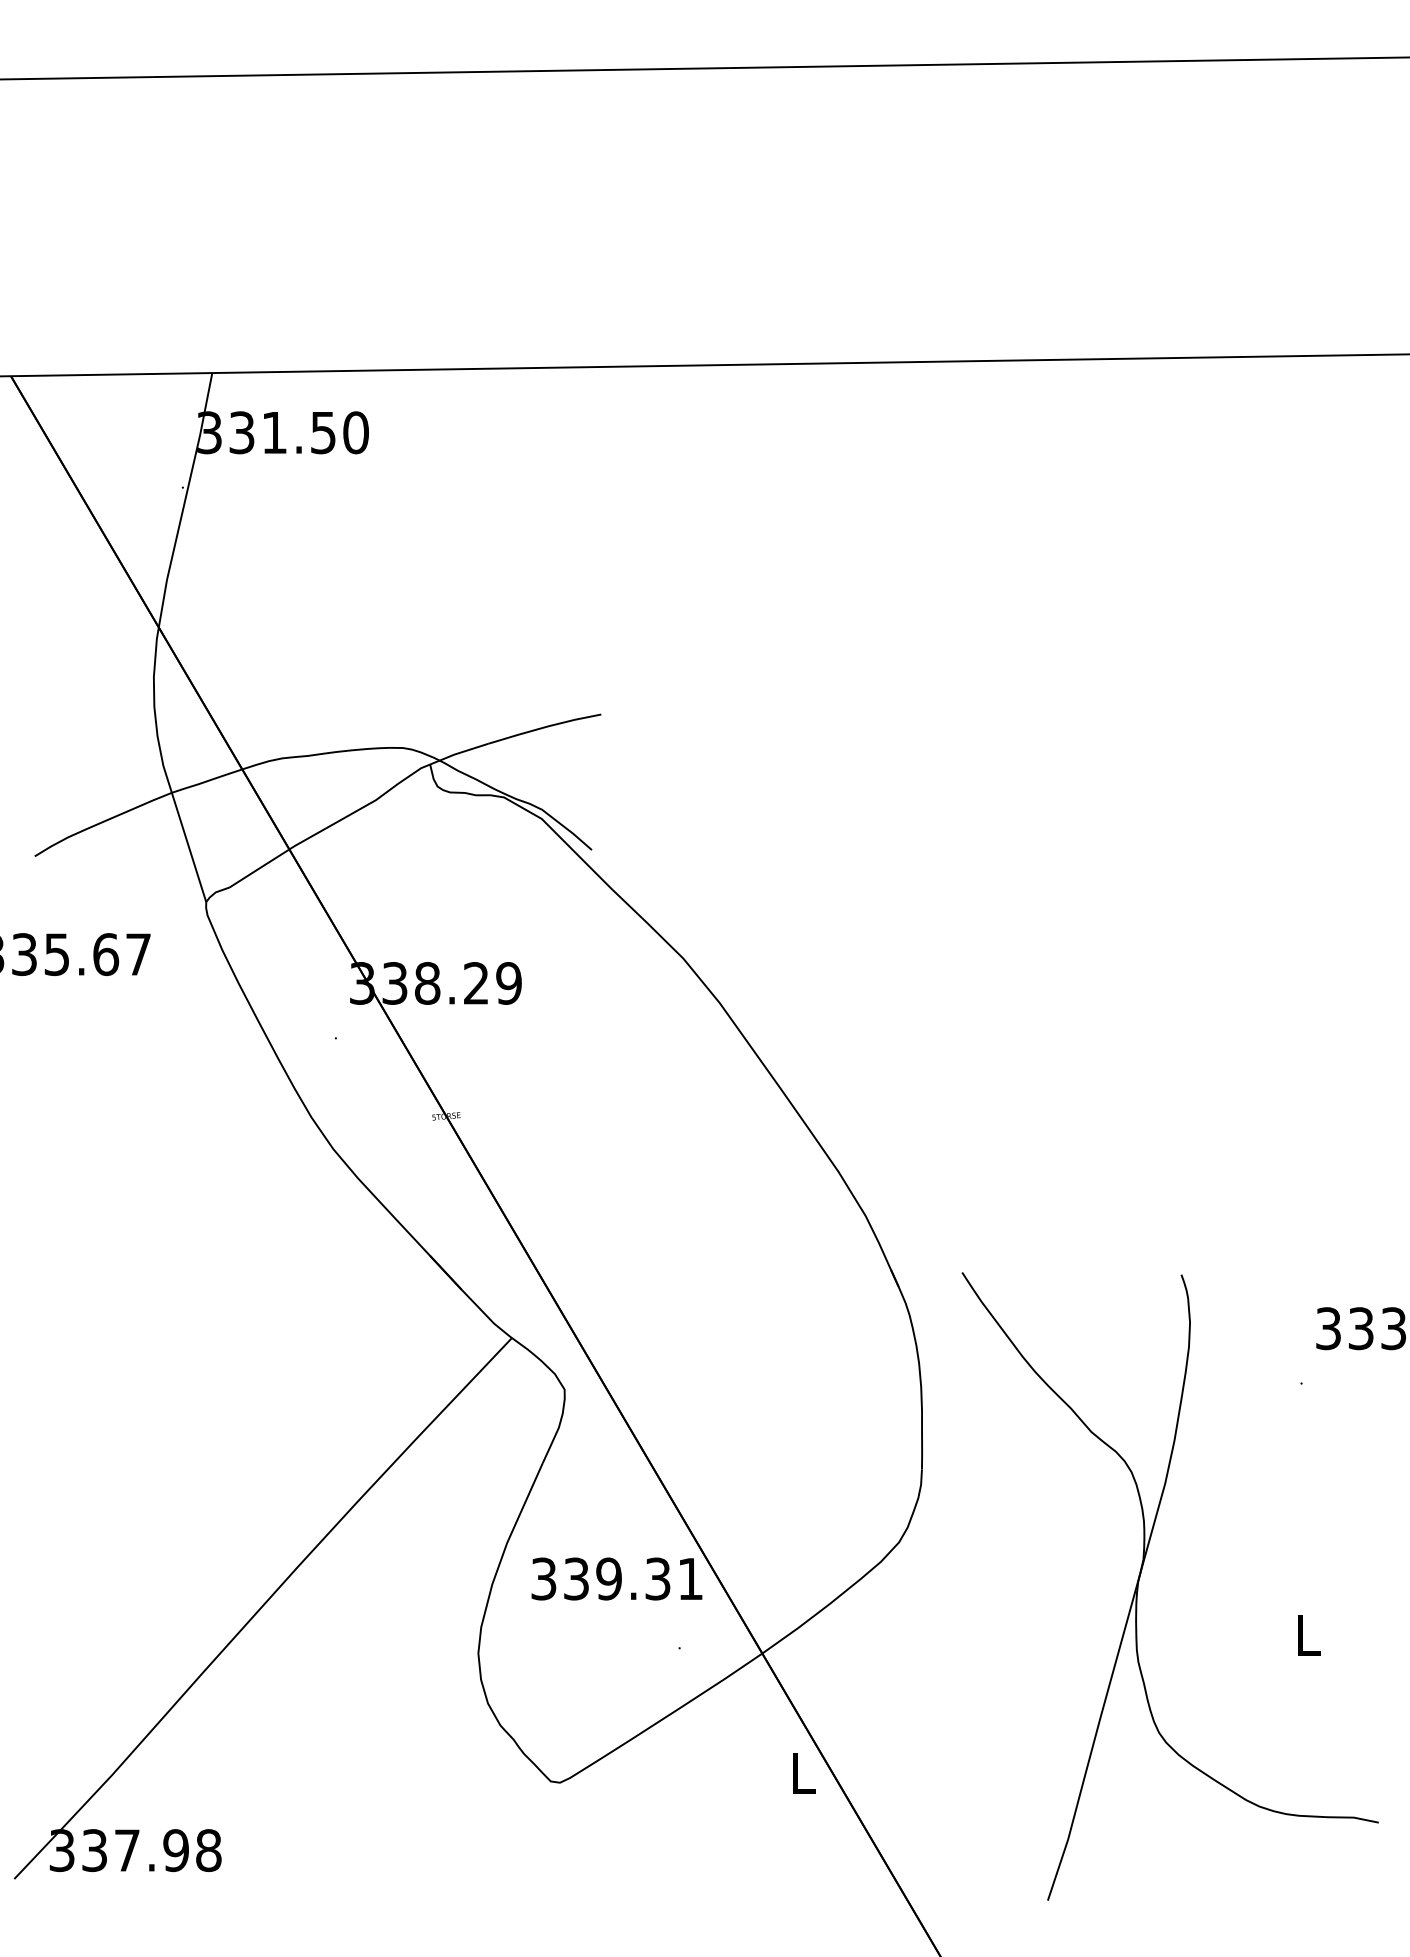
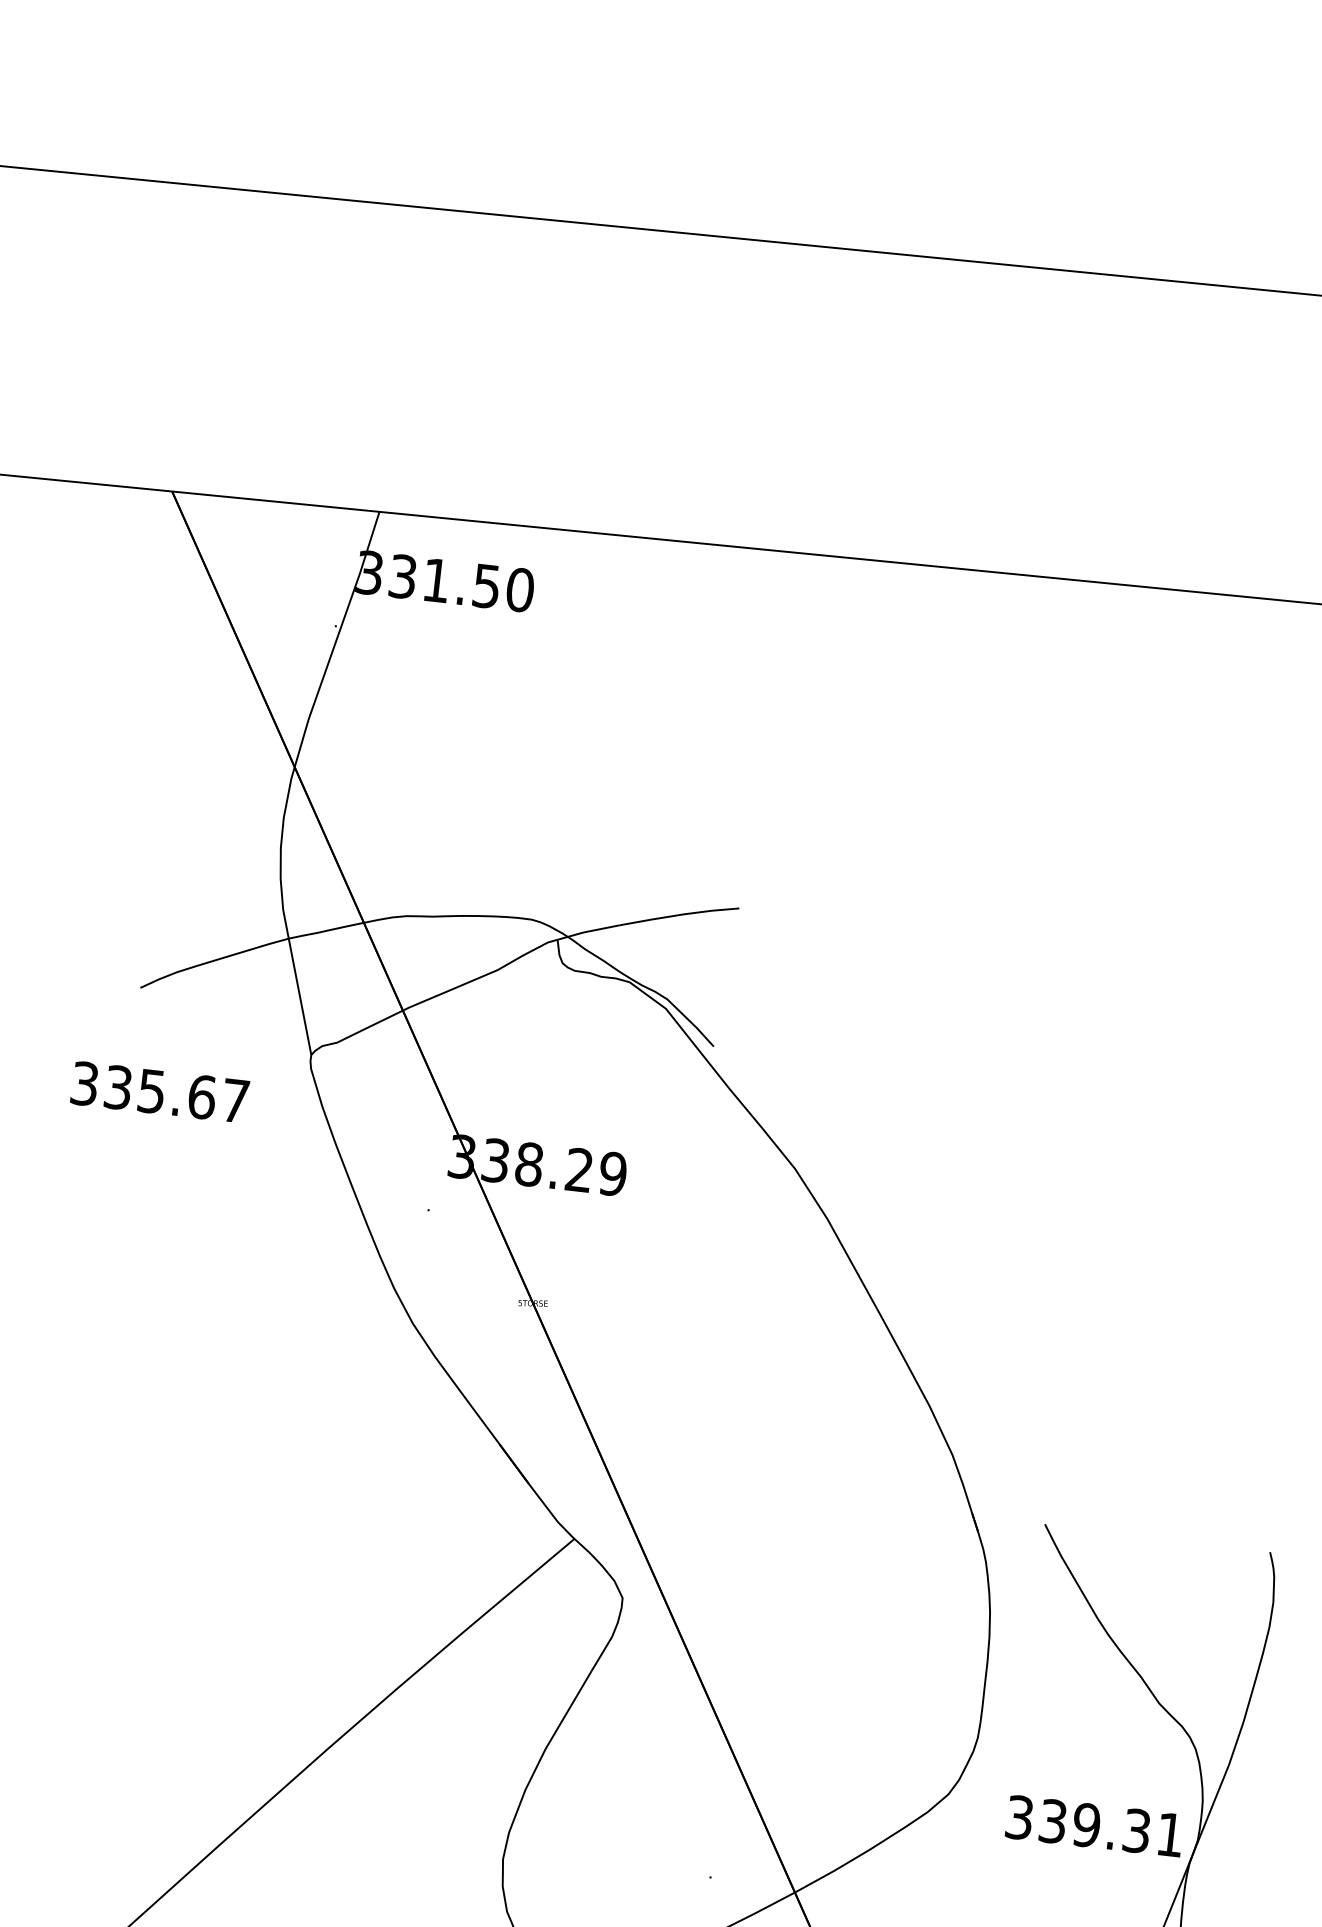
text: (616, 1578) -> (1094, 1825), moved

